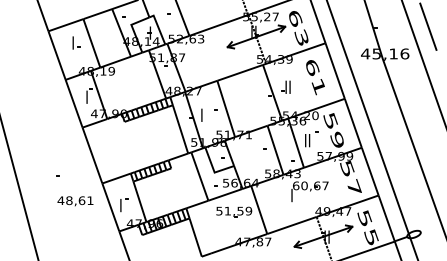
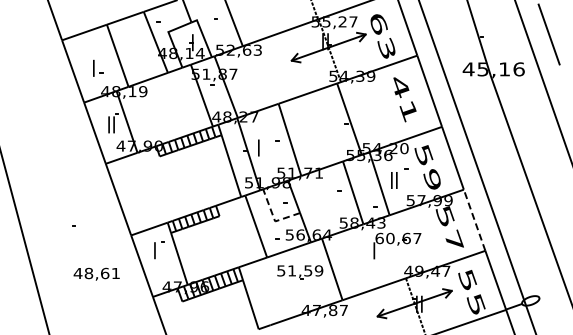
part: (76, 42) -> (98, 67), moved
text: (312, 68) -> (400, 87), 61 -> 41
part: (285, 86) -> (366, 111), removed
text: (87, 96) -> (111, 124), I -> II
line: (213, 169) -> (273, 217), solid -> dashed
line: (370, 171) -> (474, 220), solid -> dashed
text: (75, 200) -> (96, 273), moved
part: (124, 205) -> (159, 250), moved

